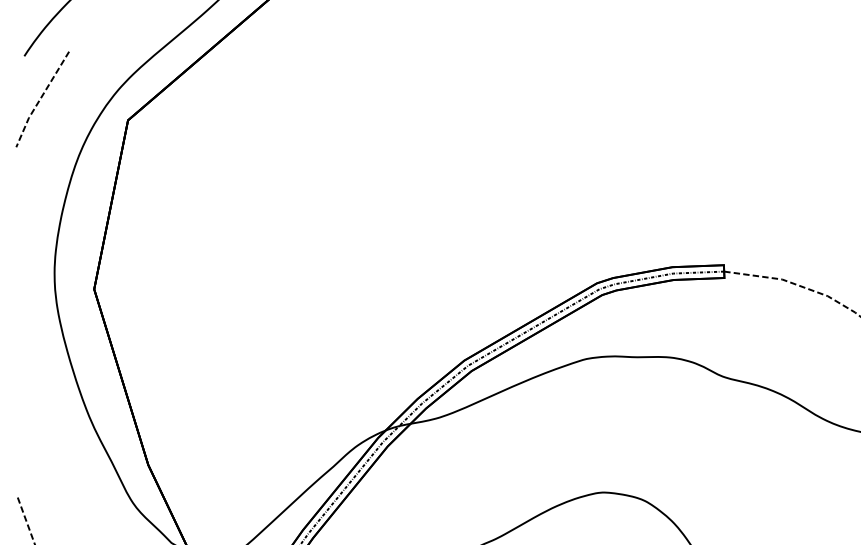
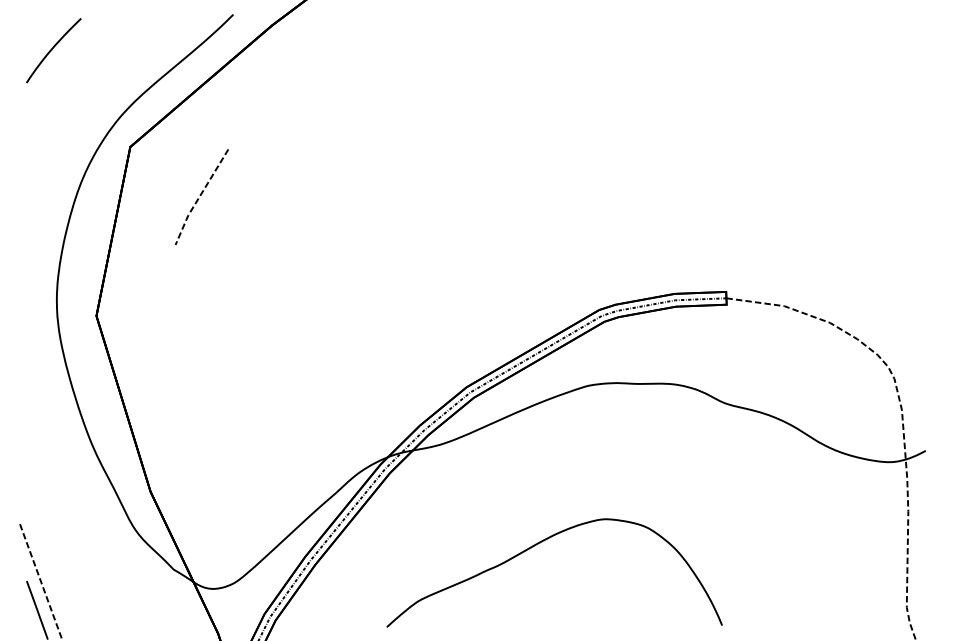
line: (42, 97) -> (201, 195), moved

